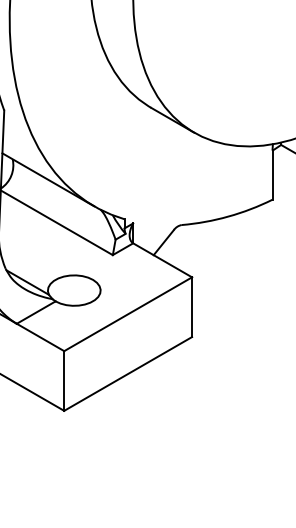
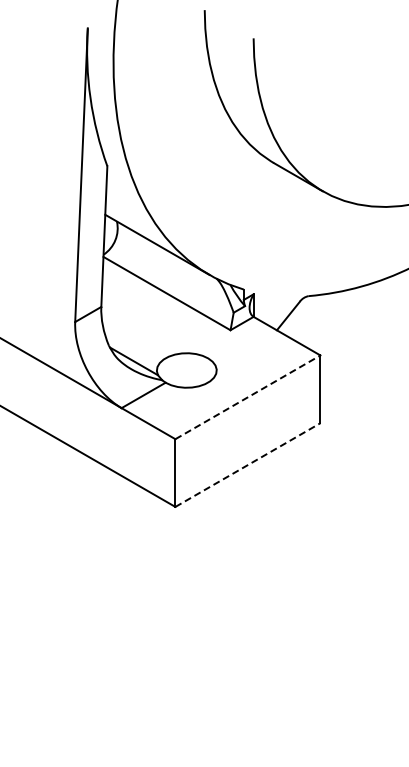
line: (127, 314) -> (247, 397), solid -> dashed
line: (127, 374) -> (247, 465), solid -> dashed

